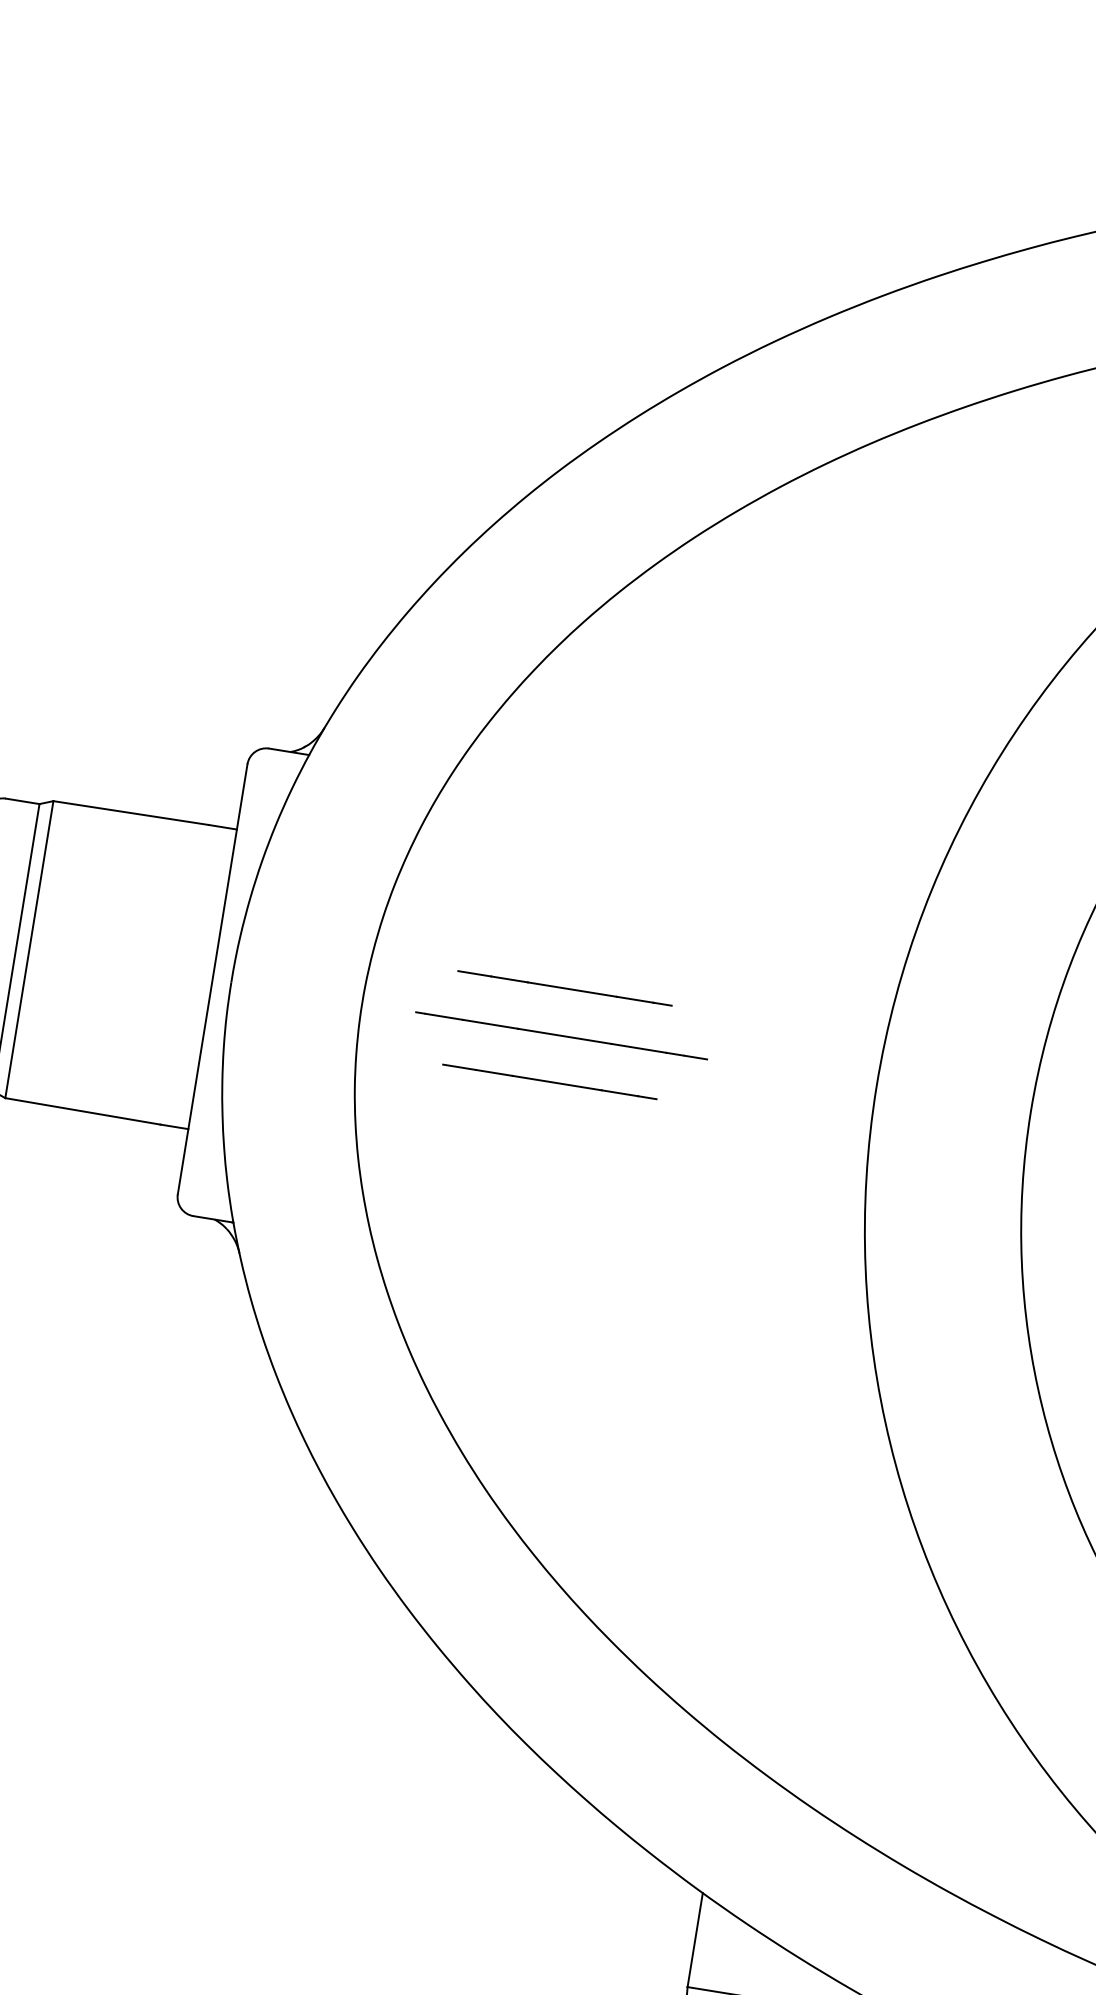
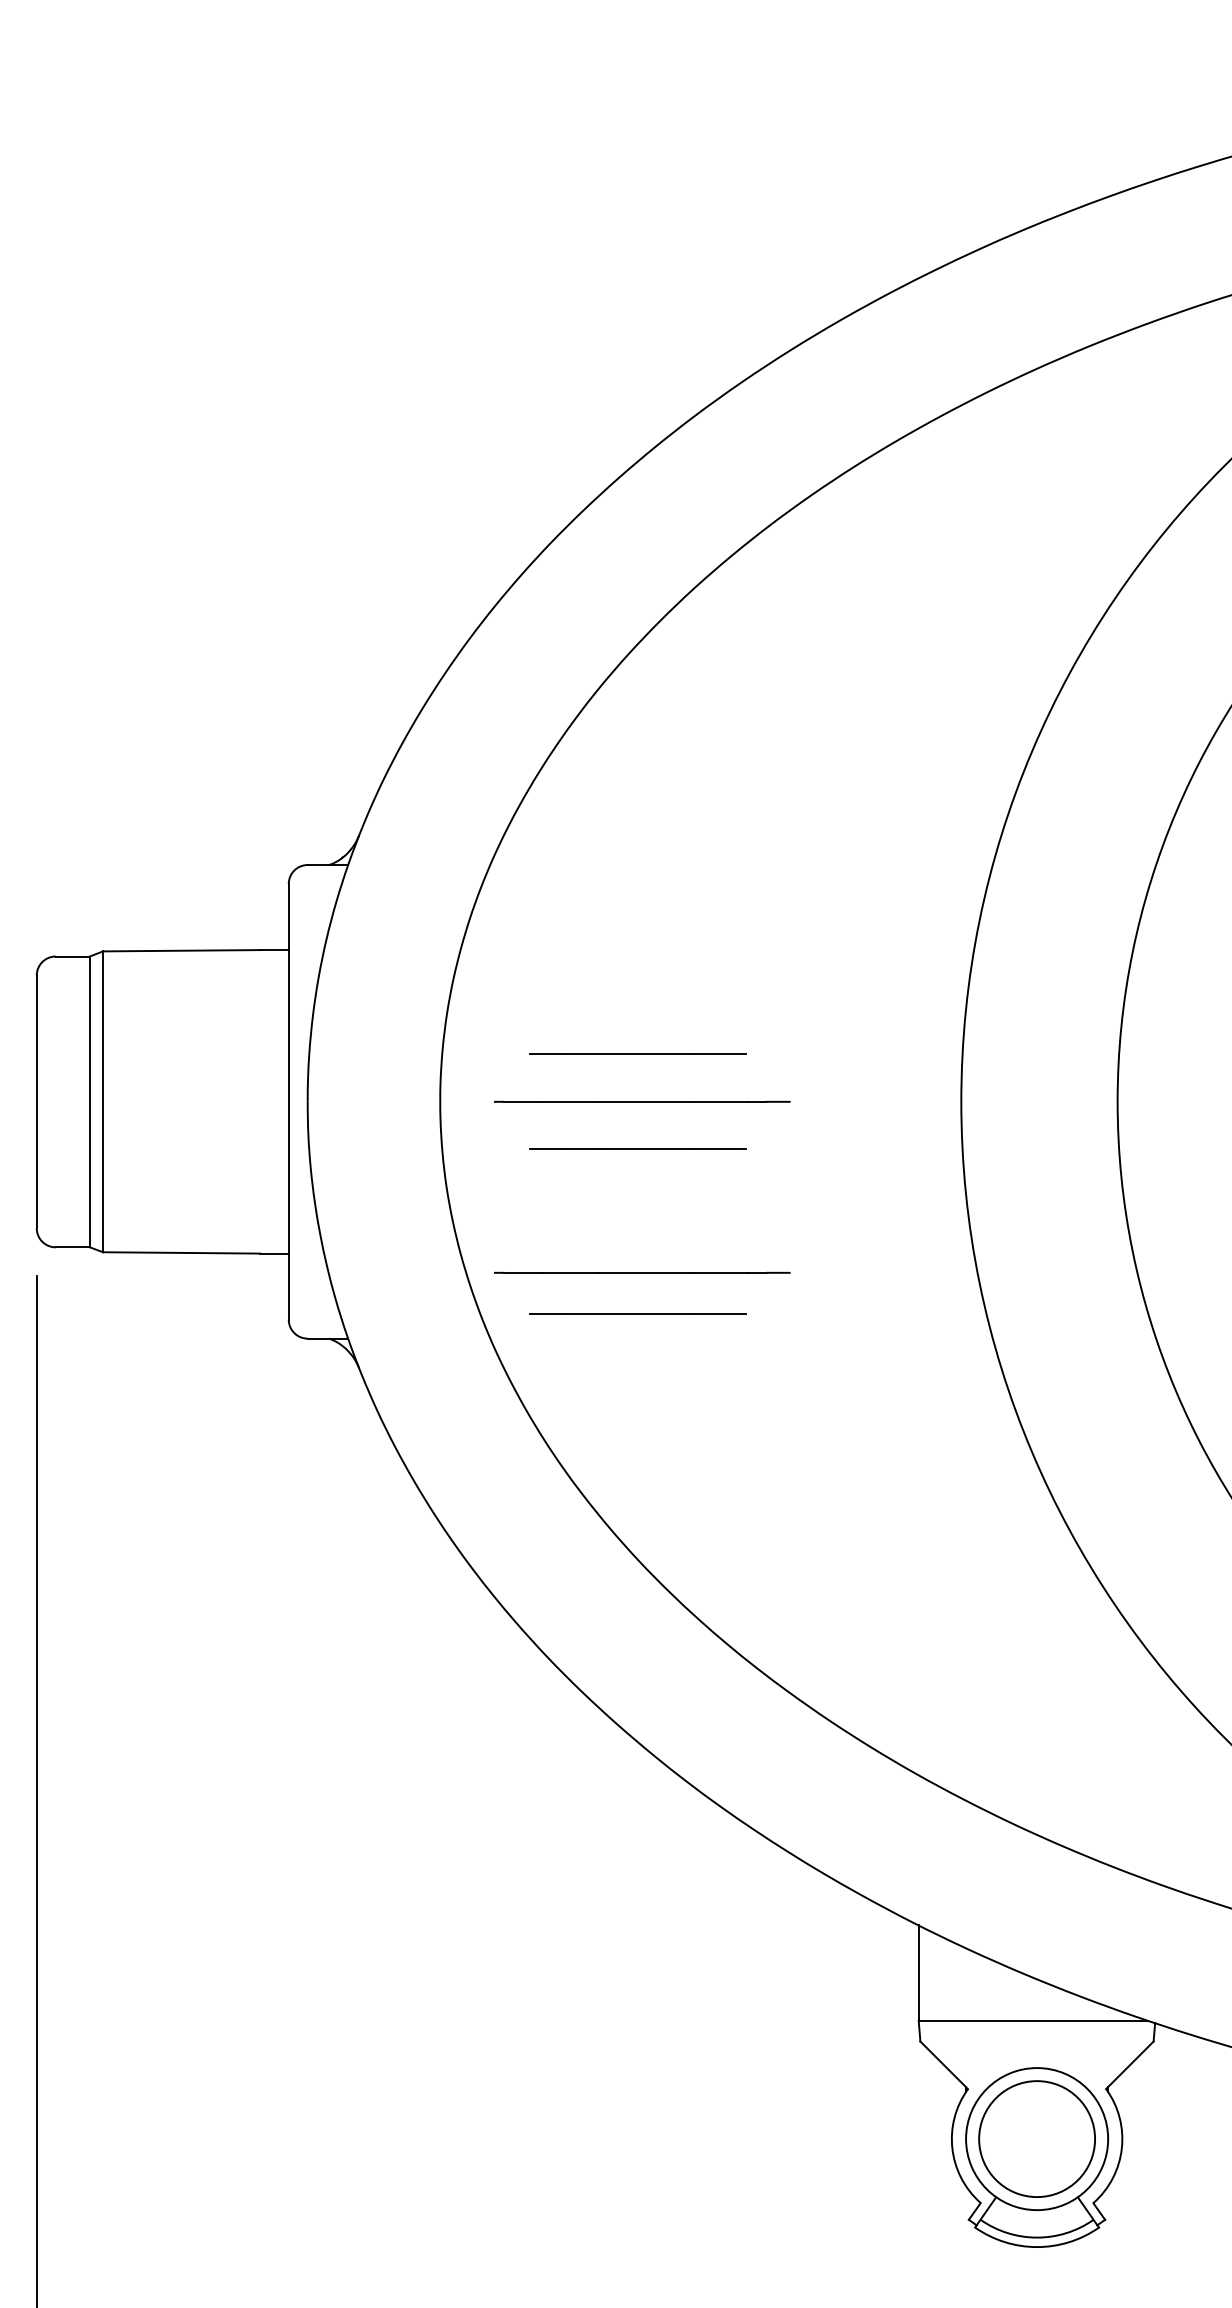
line: (534, 1204) -> (642, 1272), added
line: (523, 1244) -> (637, 1313), added

